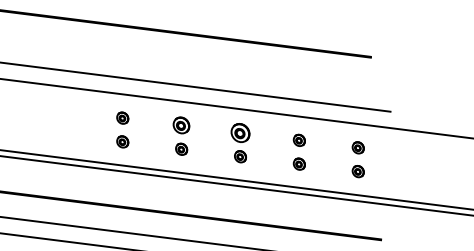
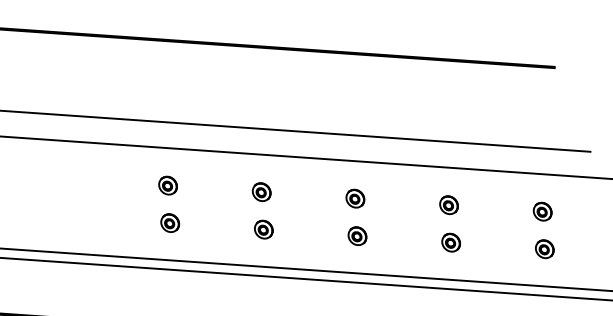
part: (181, 125) -> (261, 192), size x0.71
part: (240, 132) -> (355, 197), size x0.62

